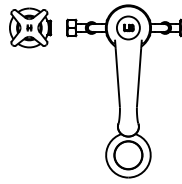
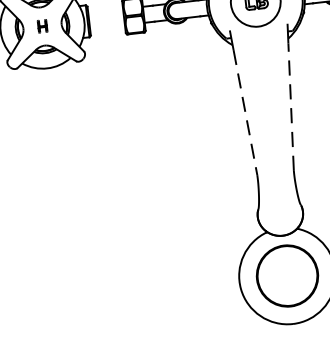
line: (117, 78) -> (244, 113), solid -> dashed
line: (139, 78) -> (292, 107), solid -> dashed

